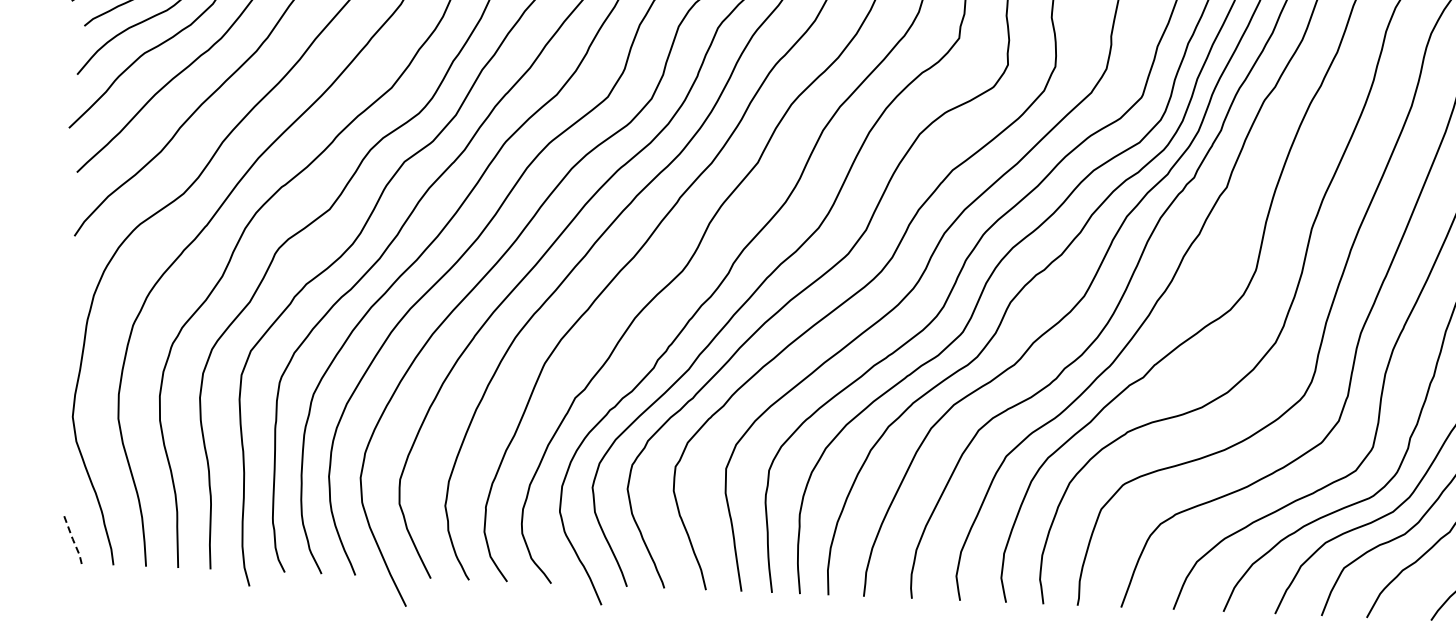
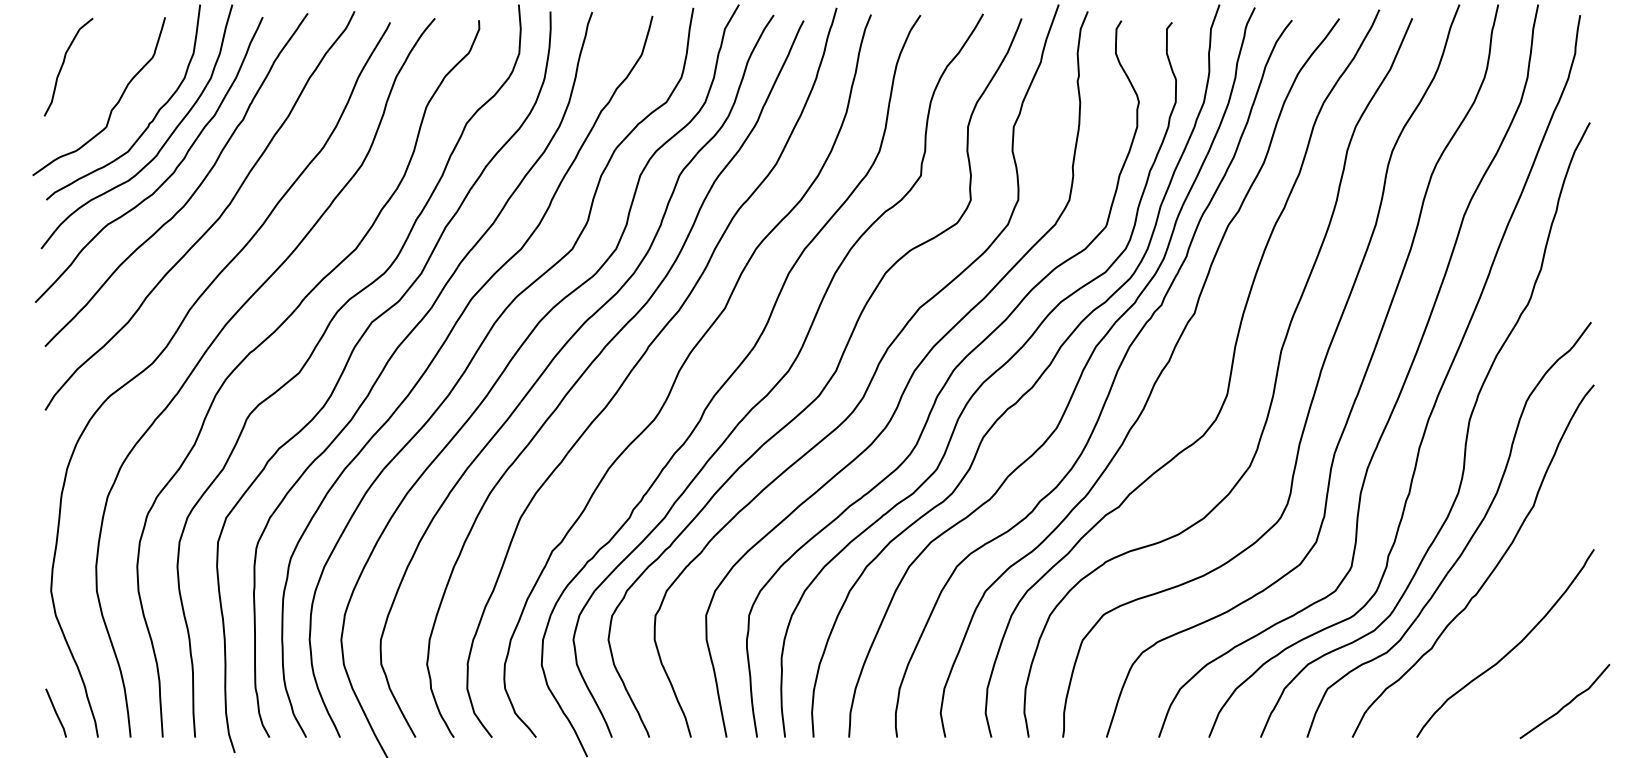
line: (72, 539) -> (56, 713), dashed -> solid

